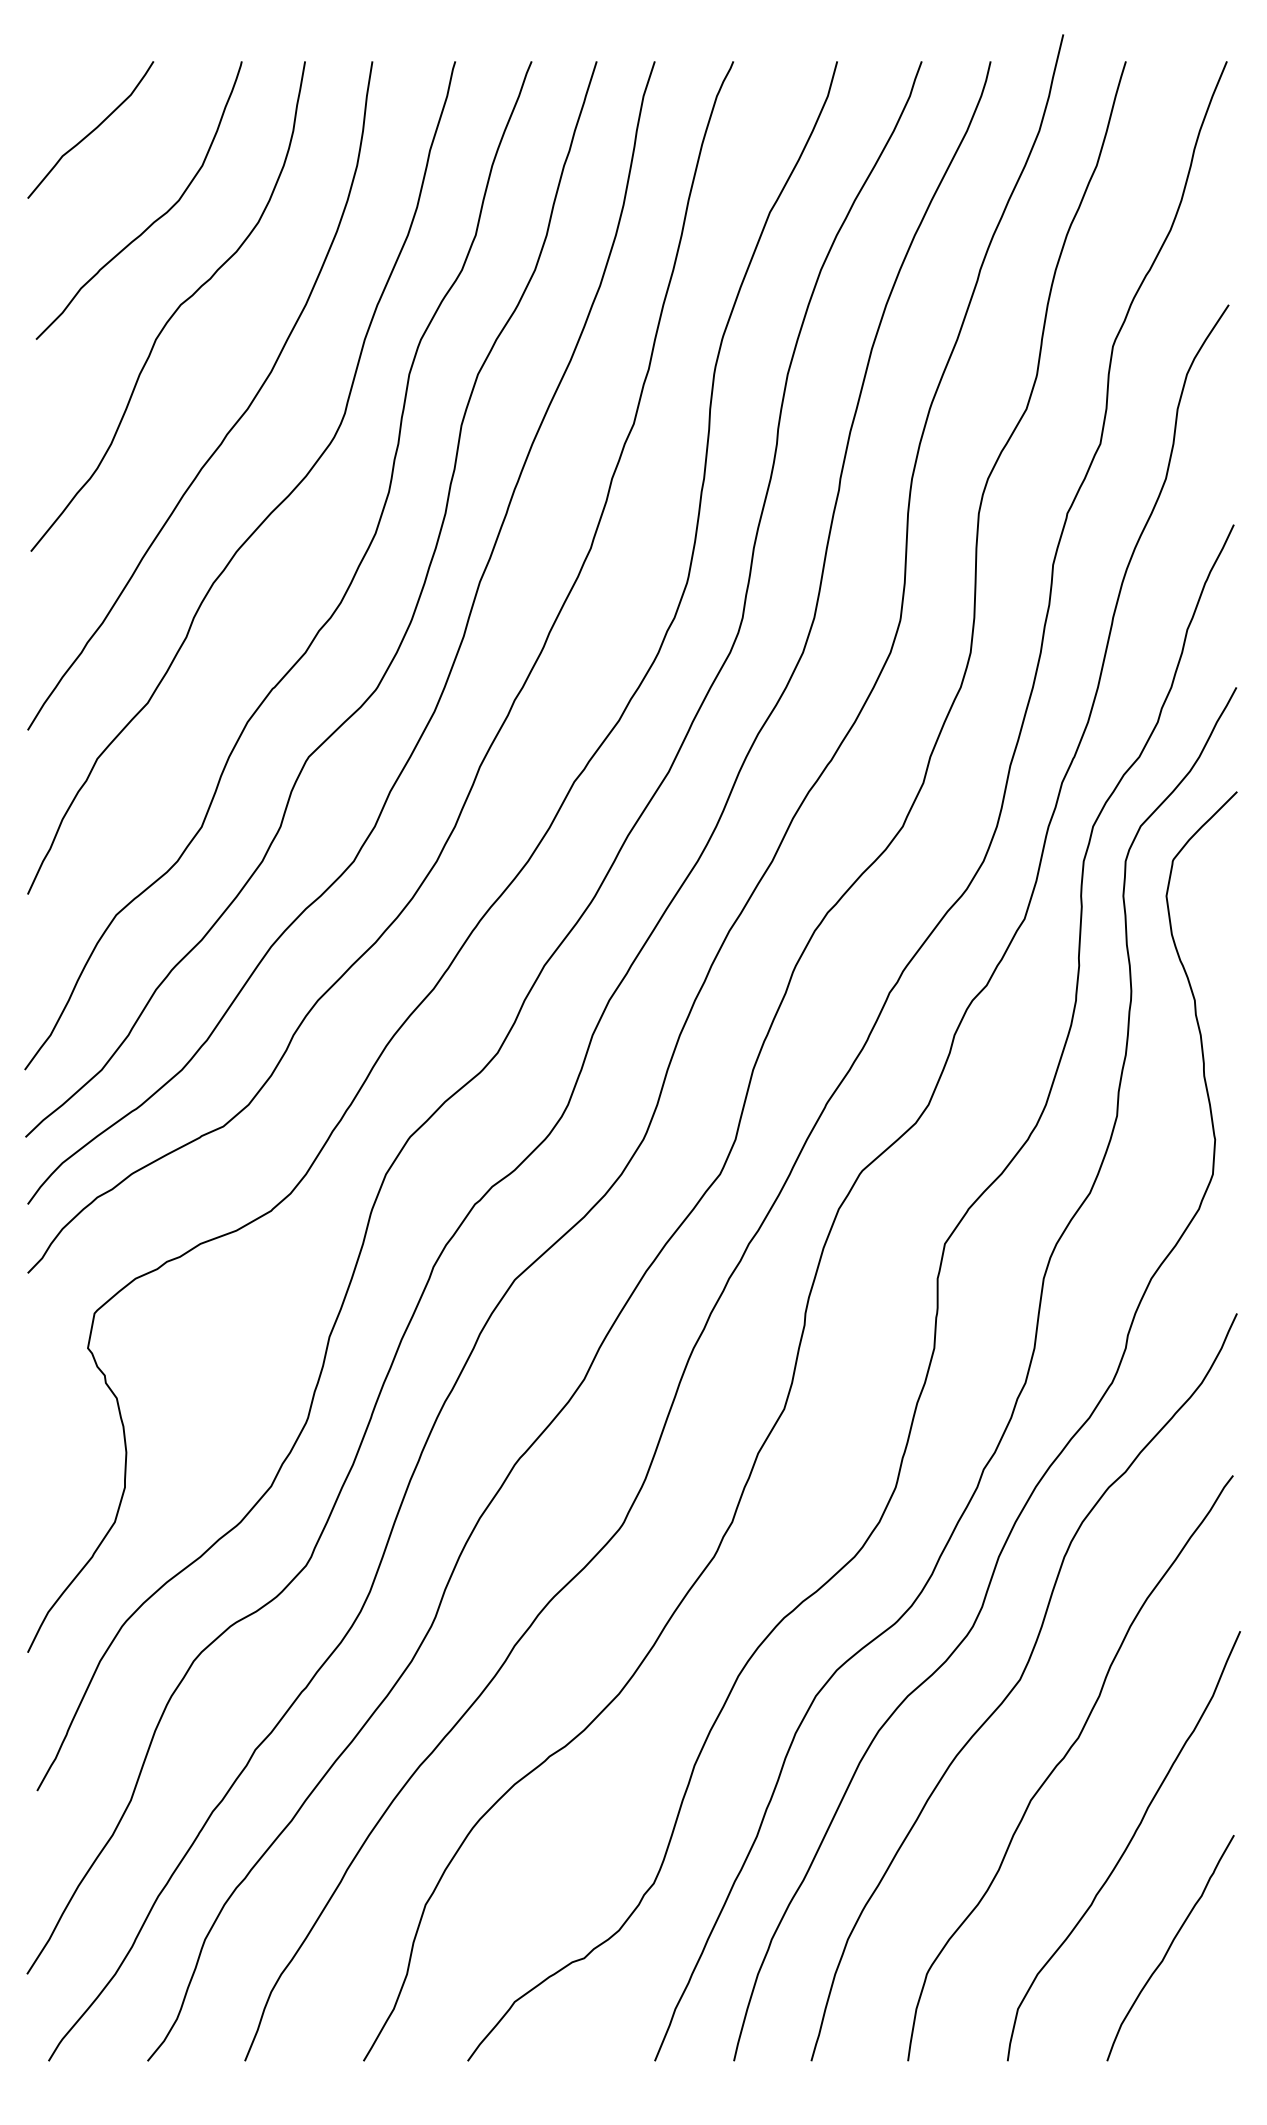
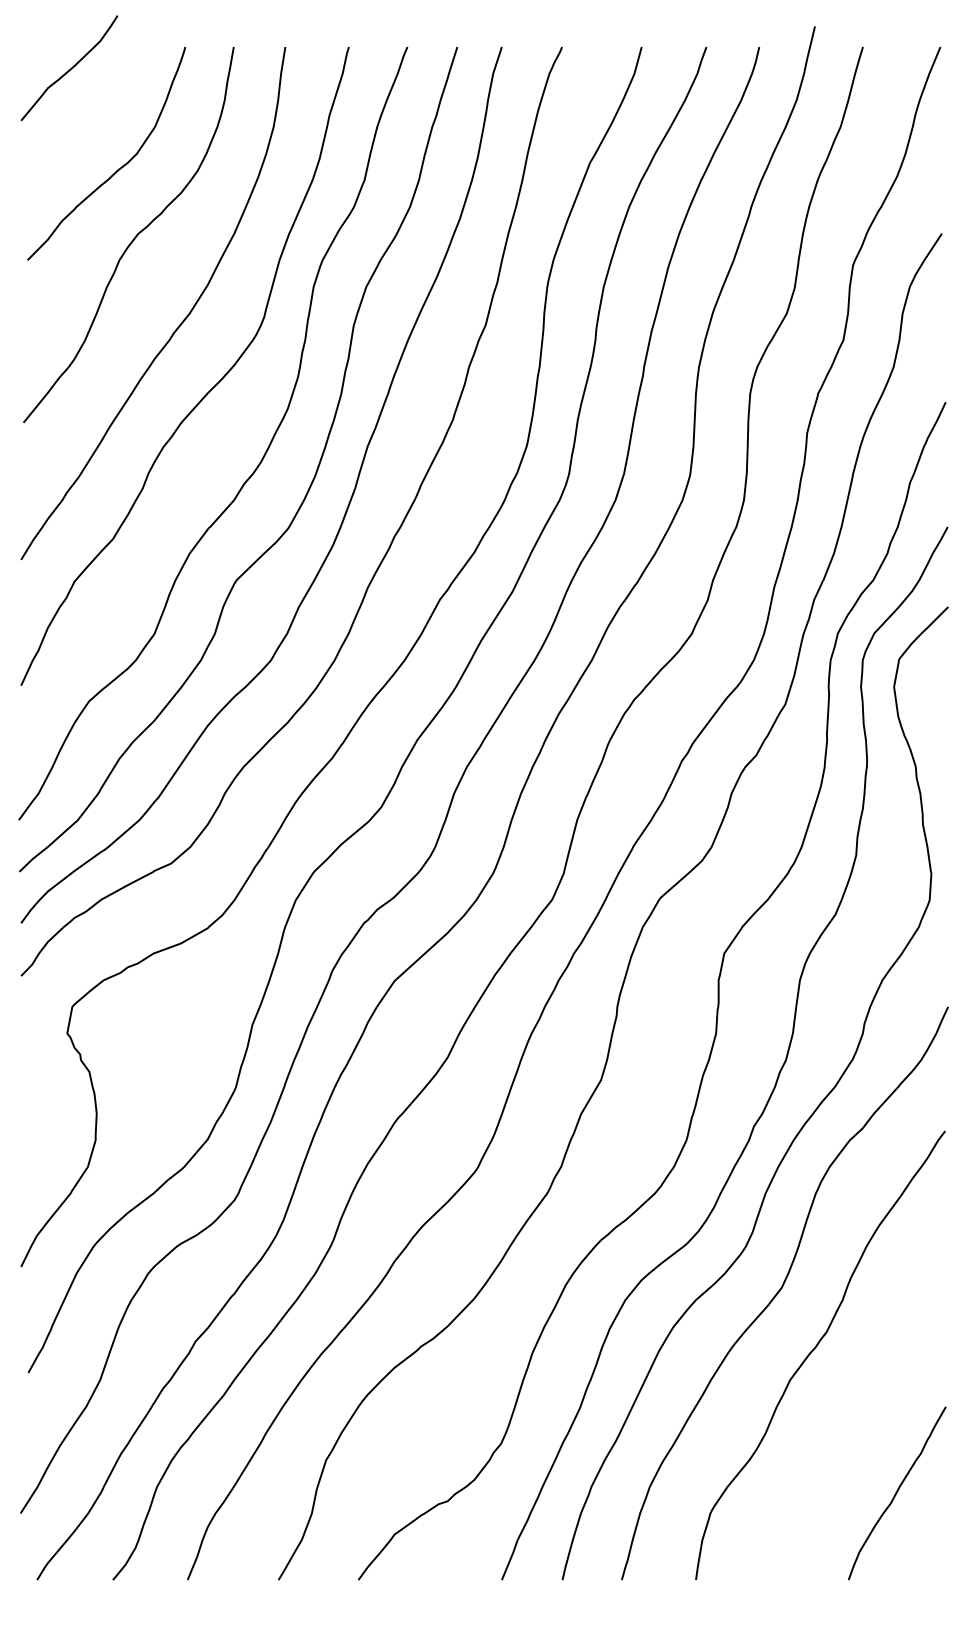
curve: (90, 131) -> (69, 69), moved
curve: (1125, 1847) -> (862, 1416), removed

